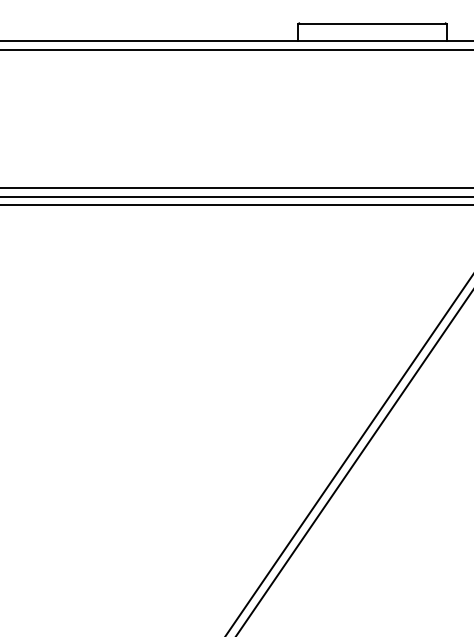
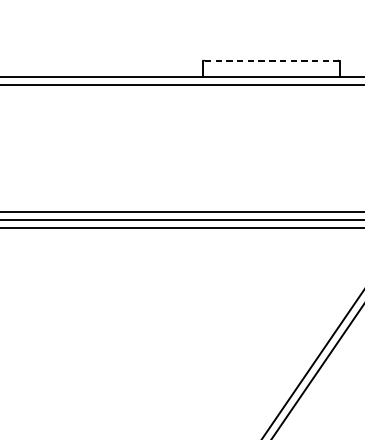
line: (372, 24) -> (271, 61), solid -> dashed

